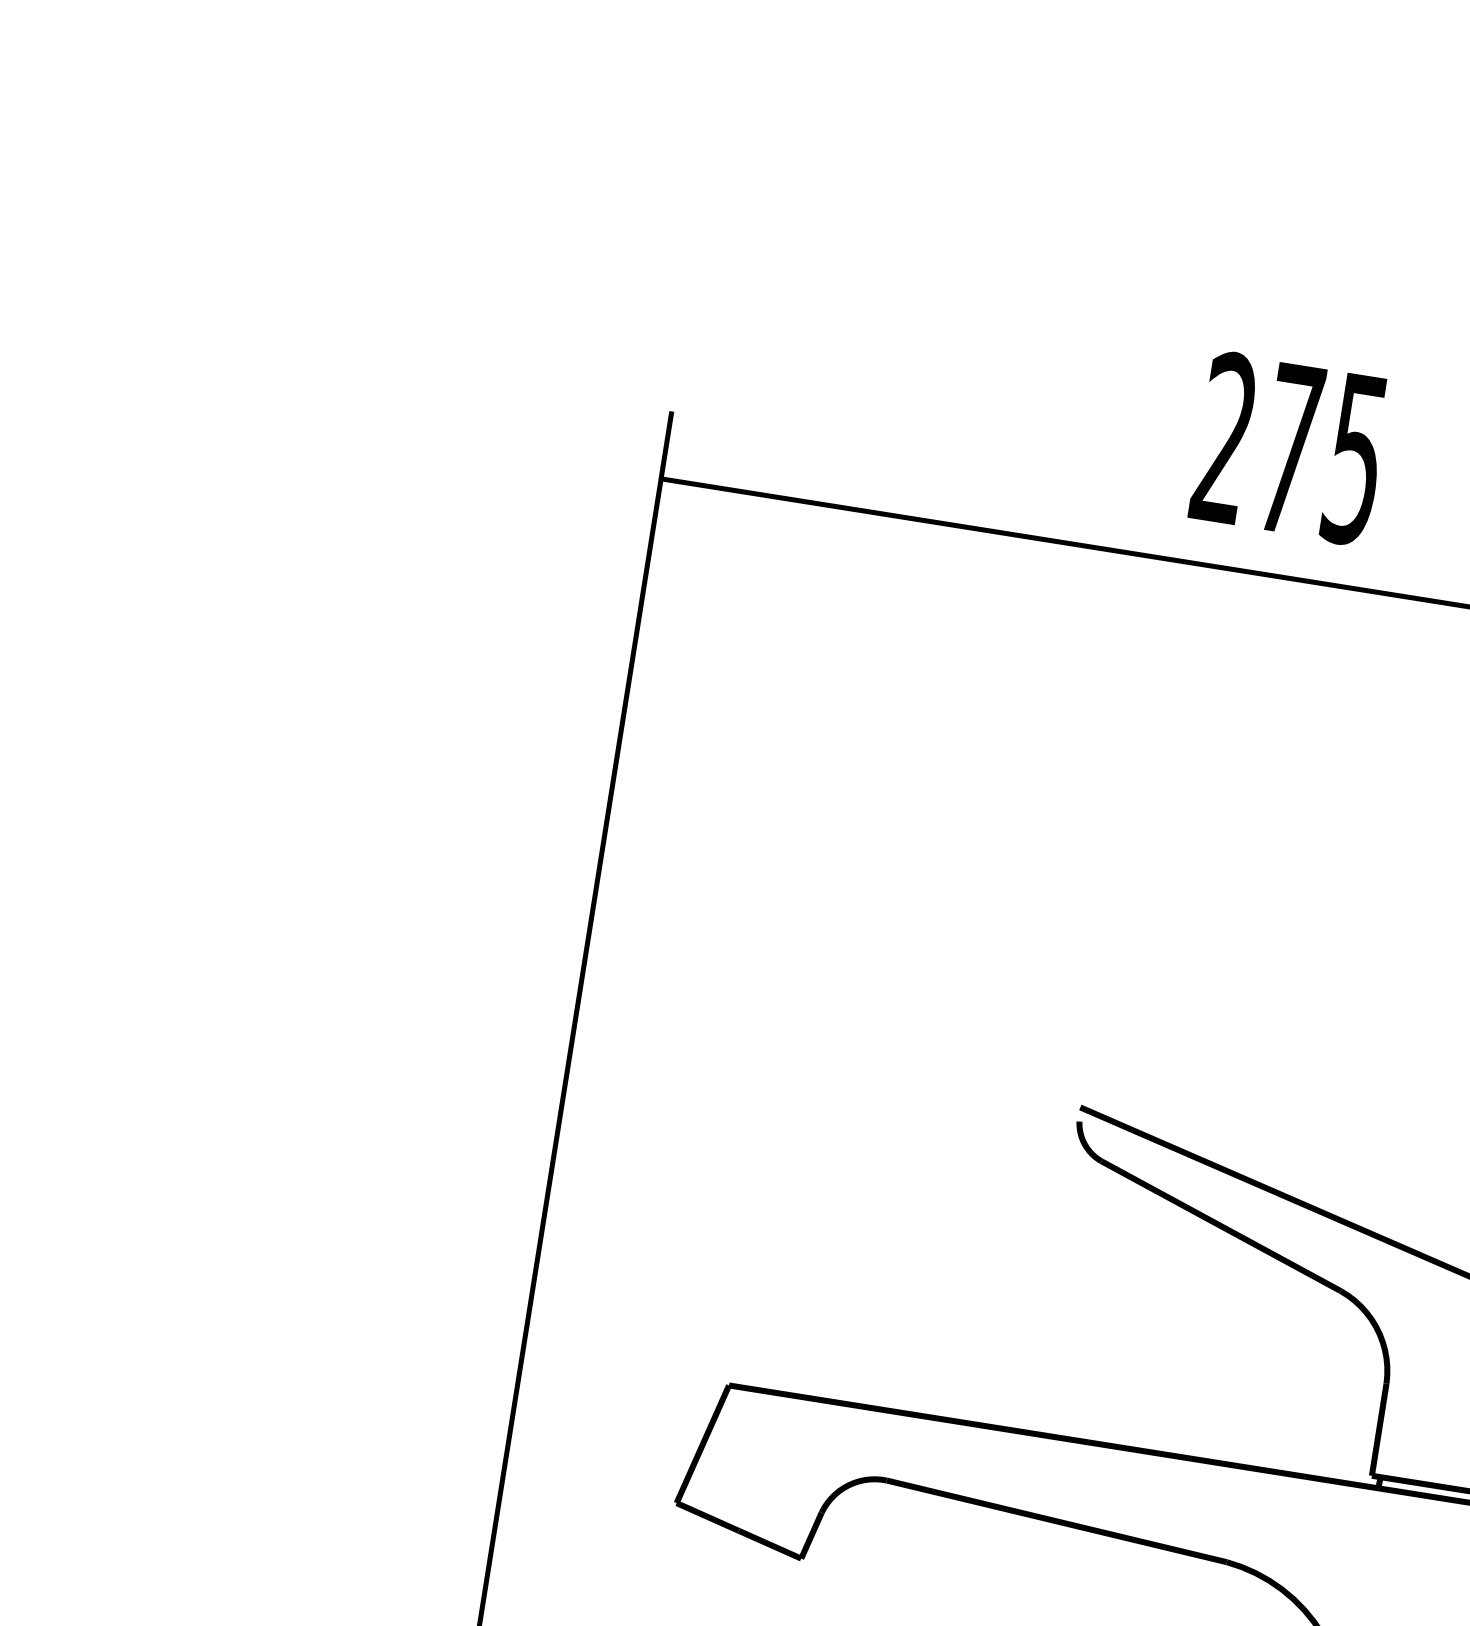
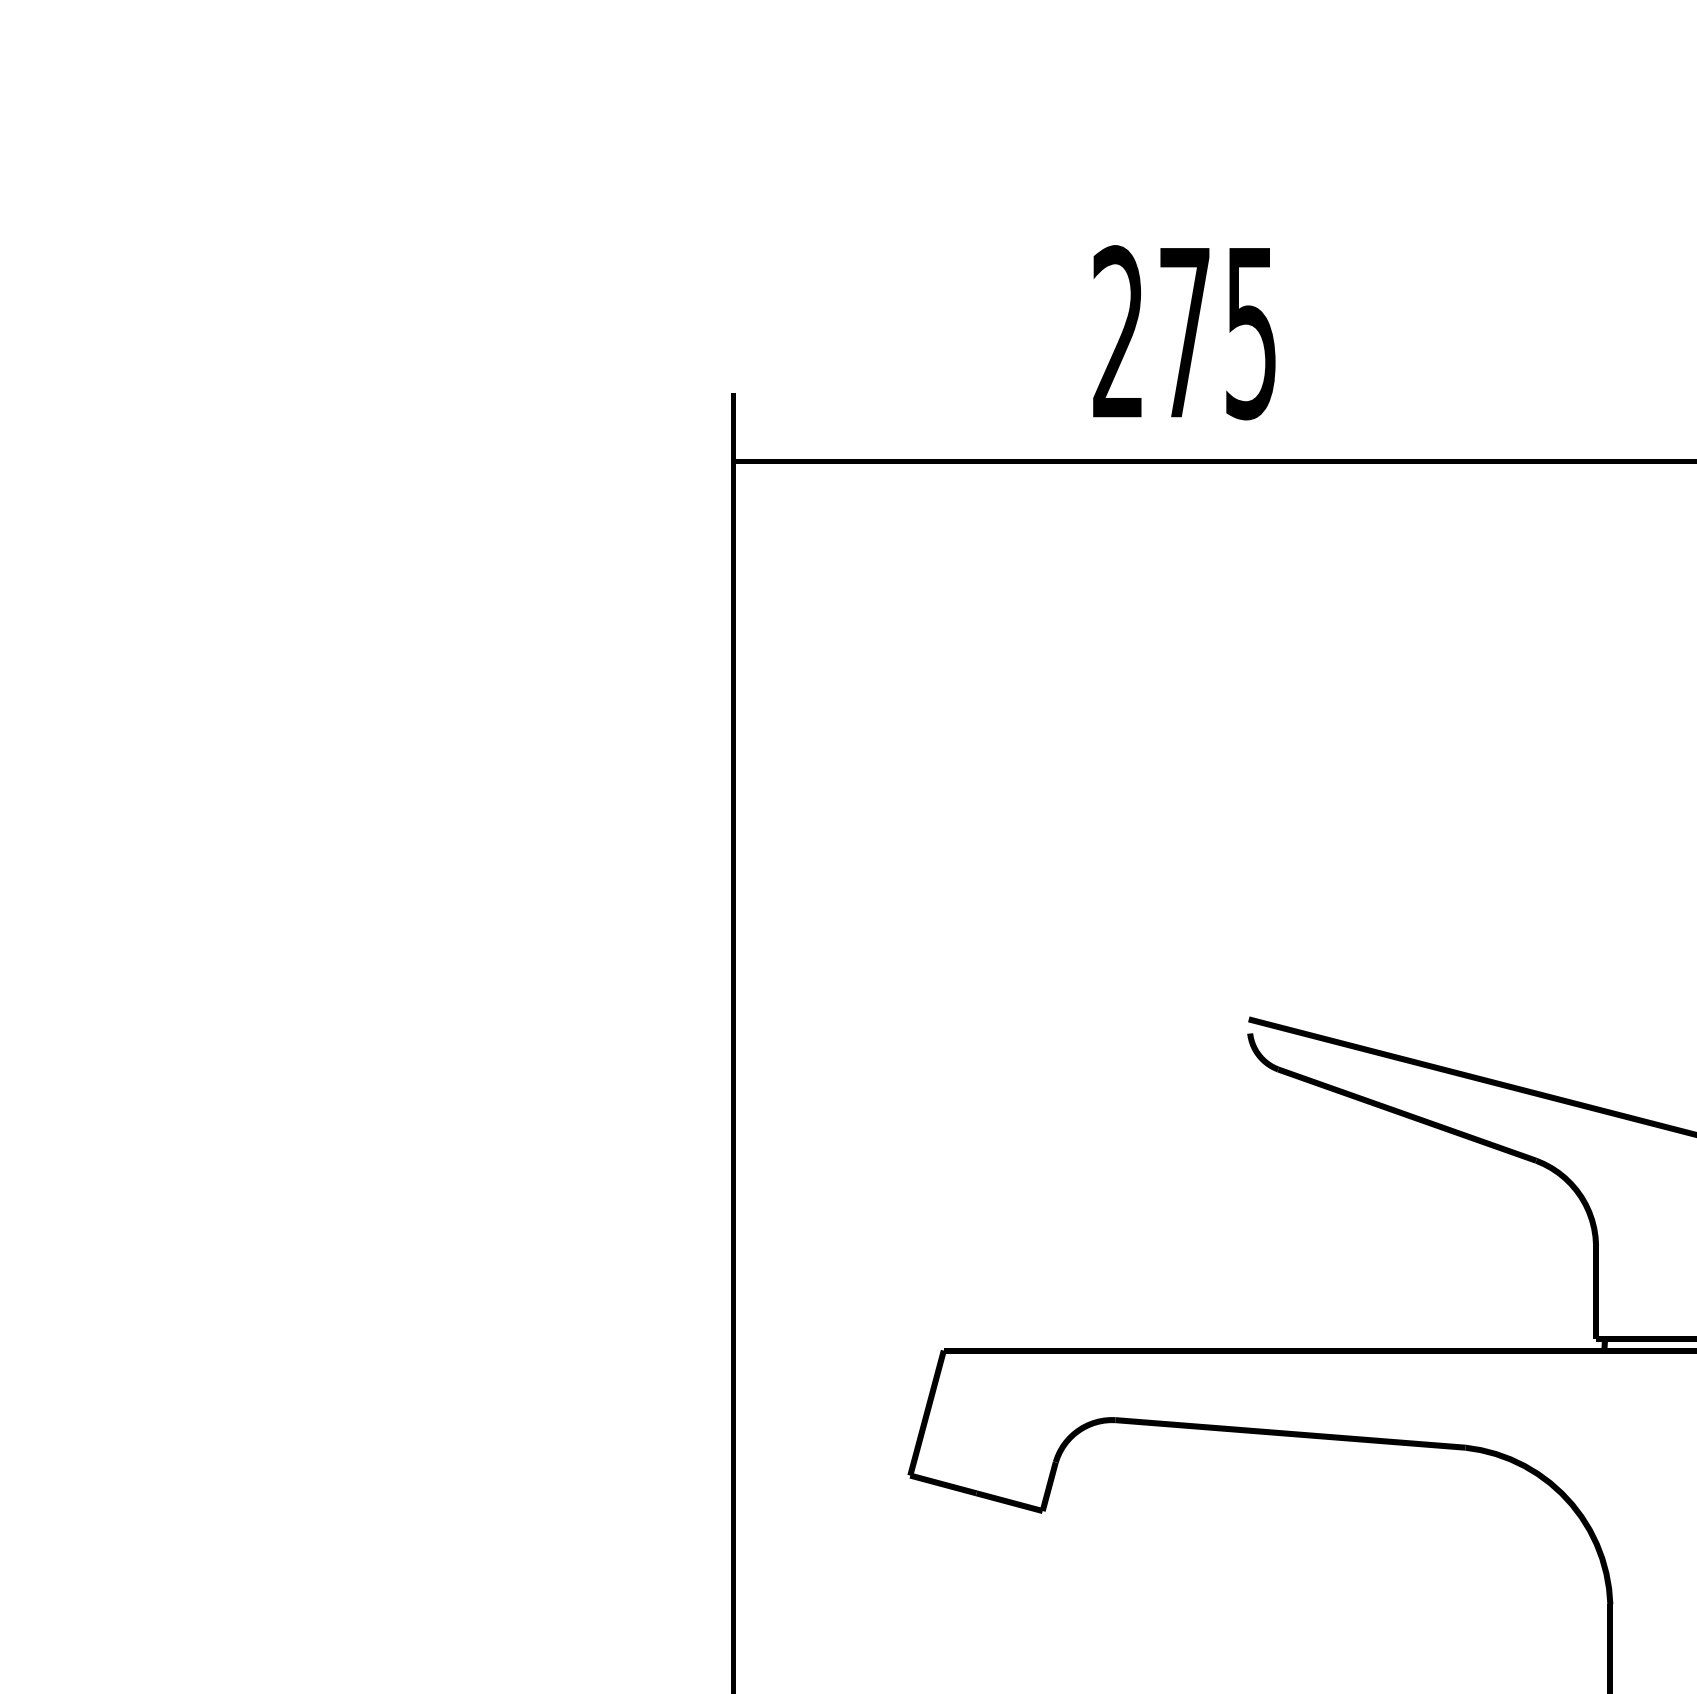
text: (1290, 448) -> (1184, 332), moved

